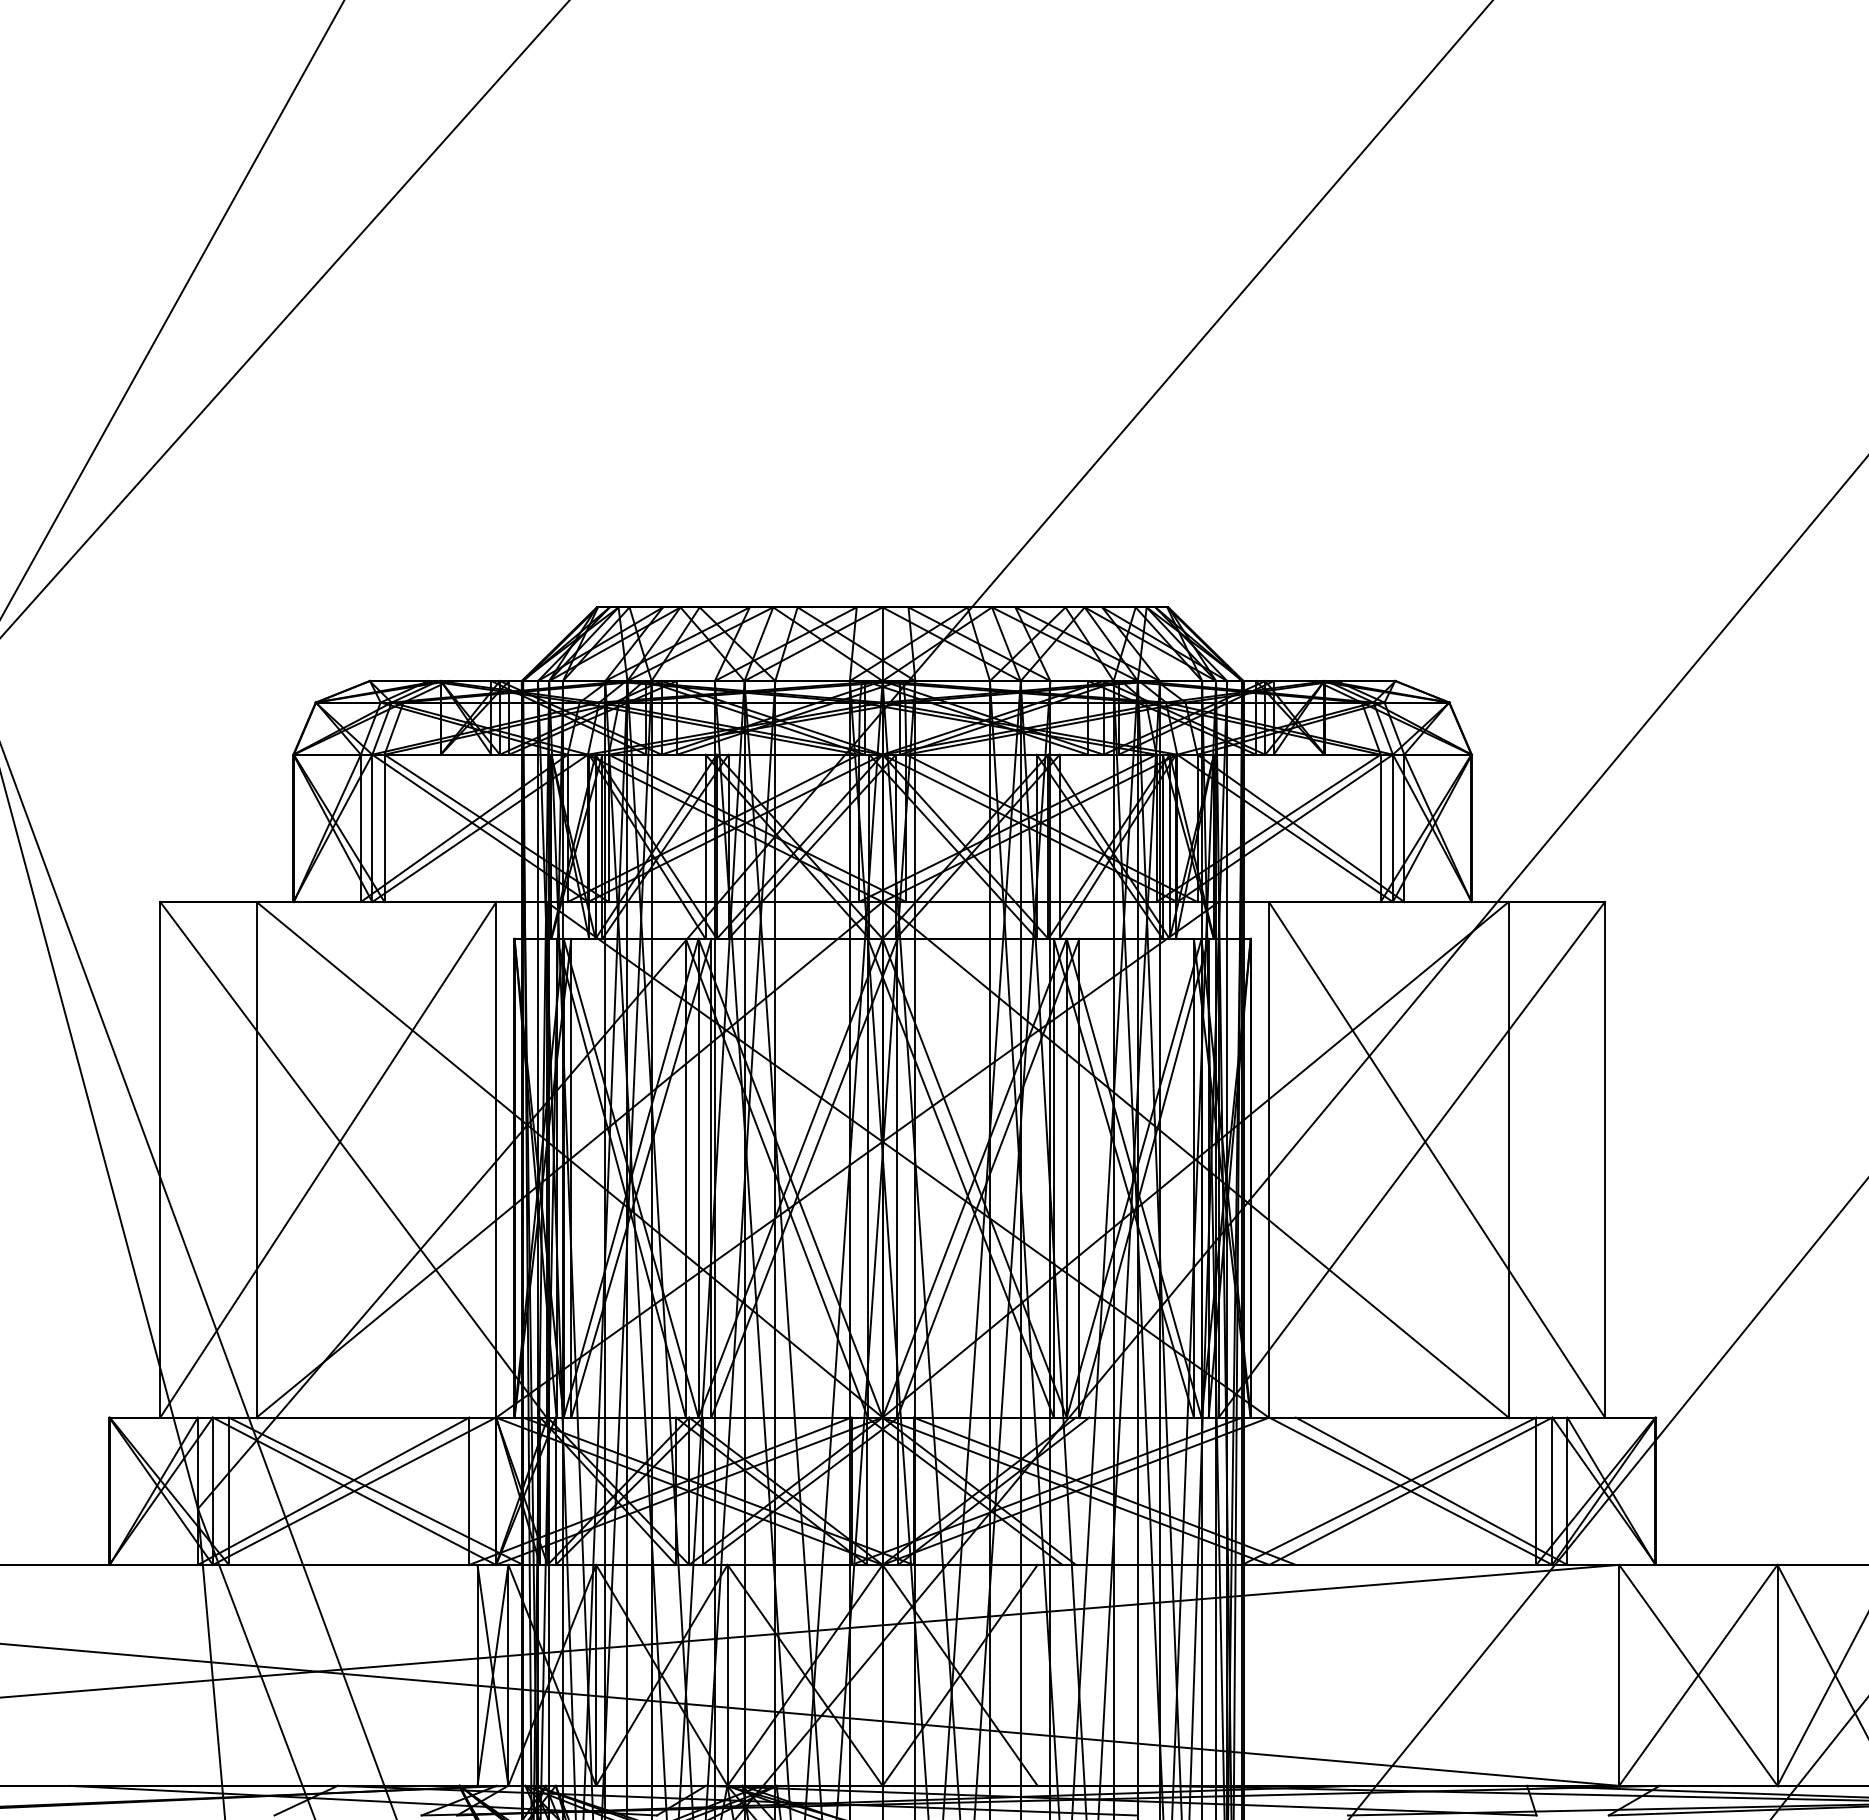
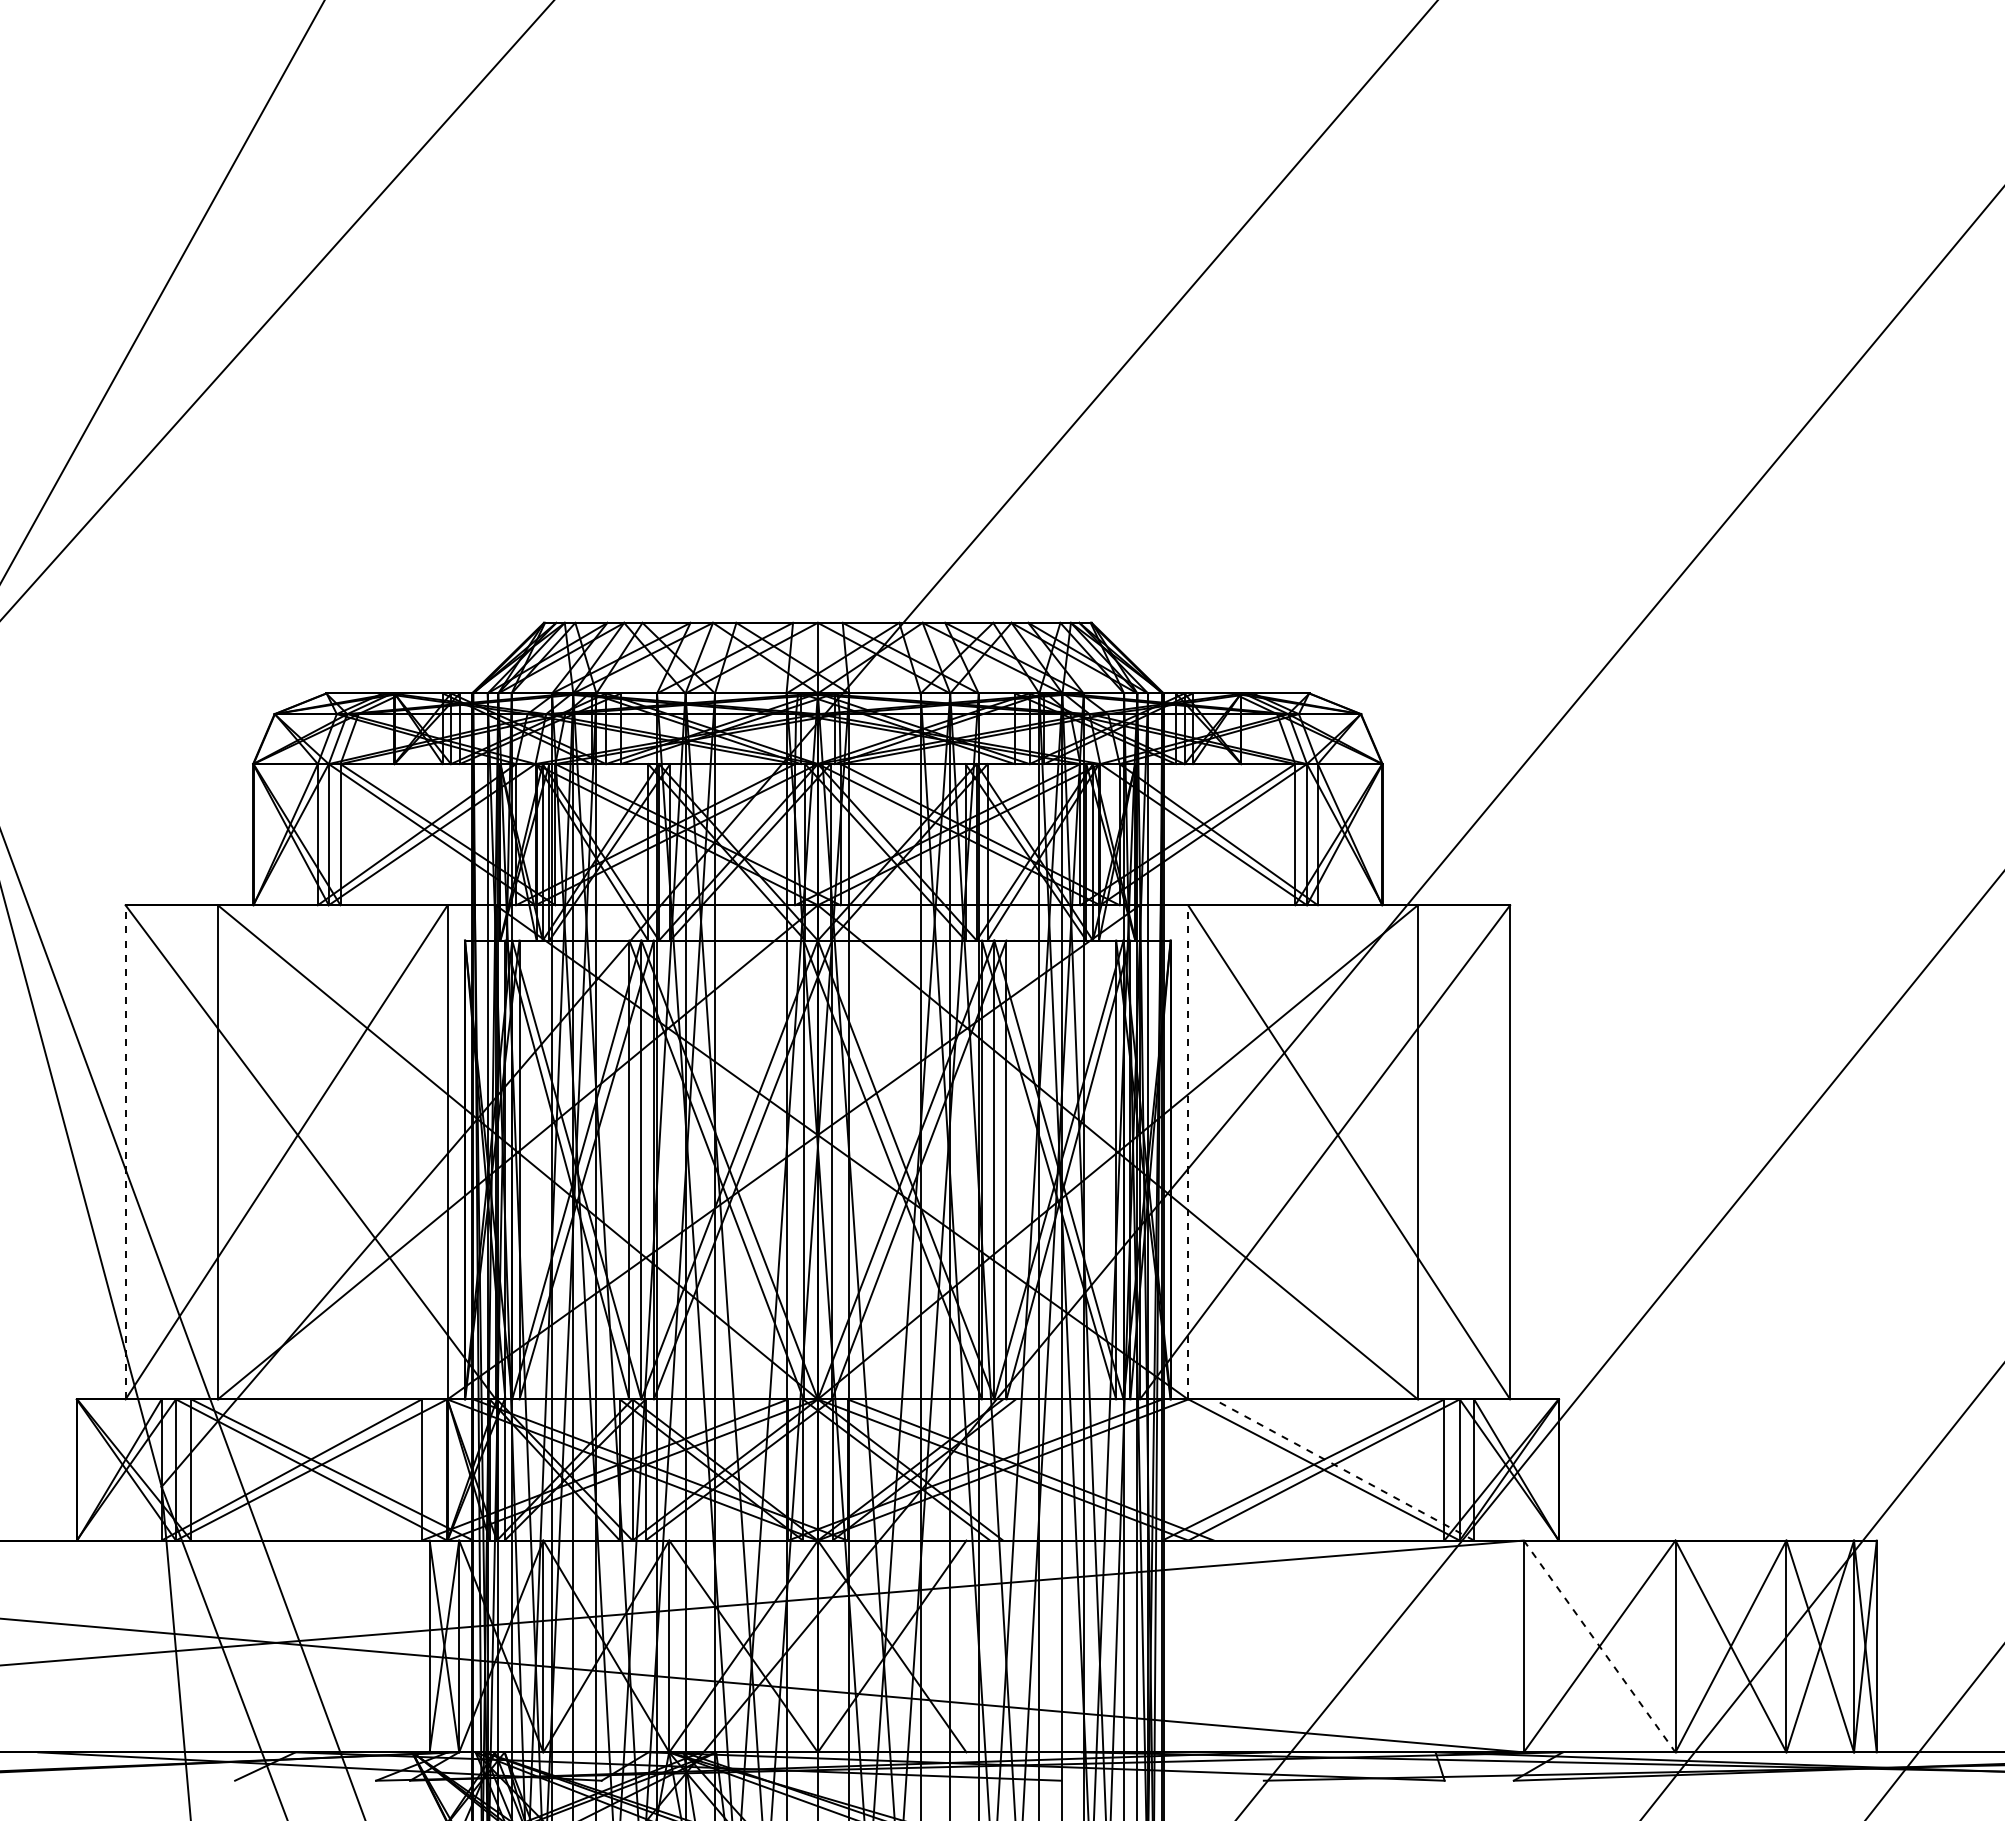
line: (160, 1158) -> (125, 1151), solid -> dashed
line: (1269, 1158) -> (1188, 1151), solid -> dashed
line: (1431, 1490) -> (1343, 1469), solid -> dashed
line: (1698, 1675) -> (1599, 1646), solid -> dashed

